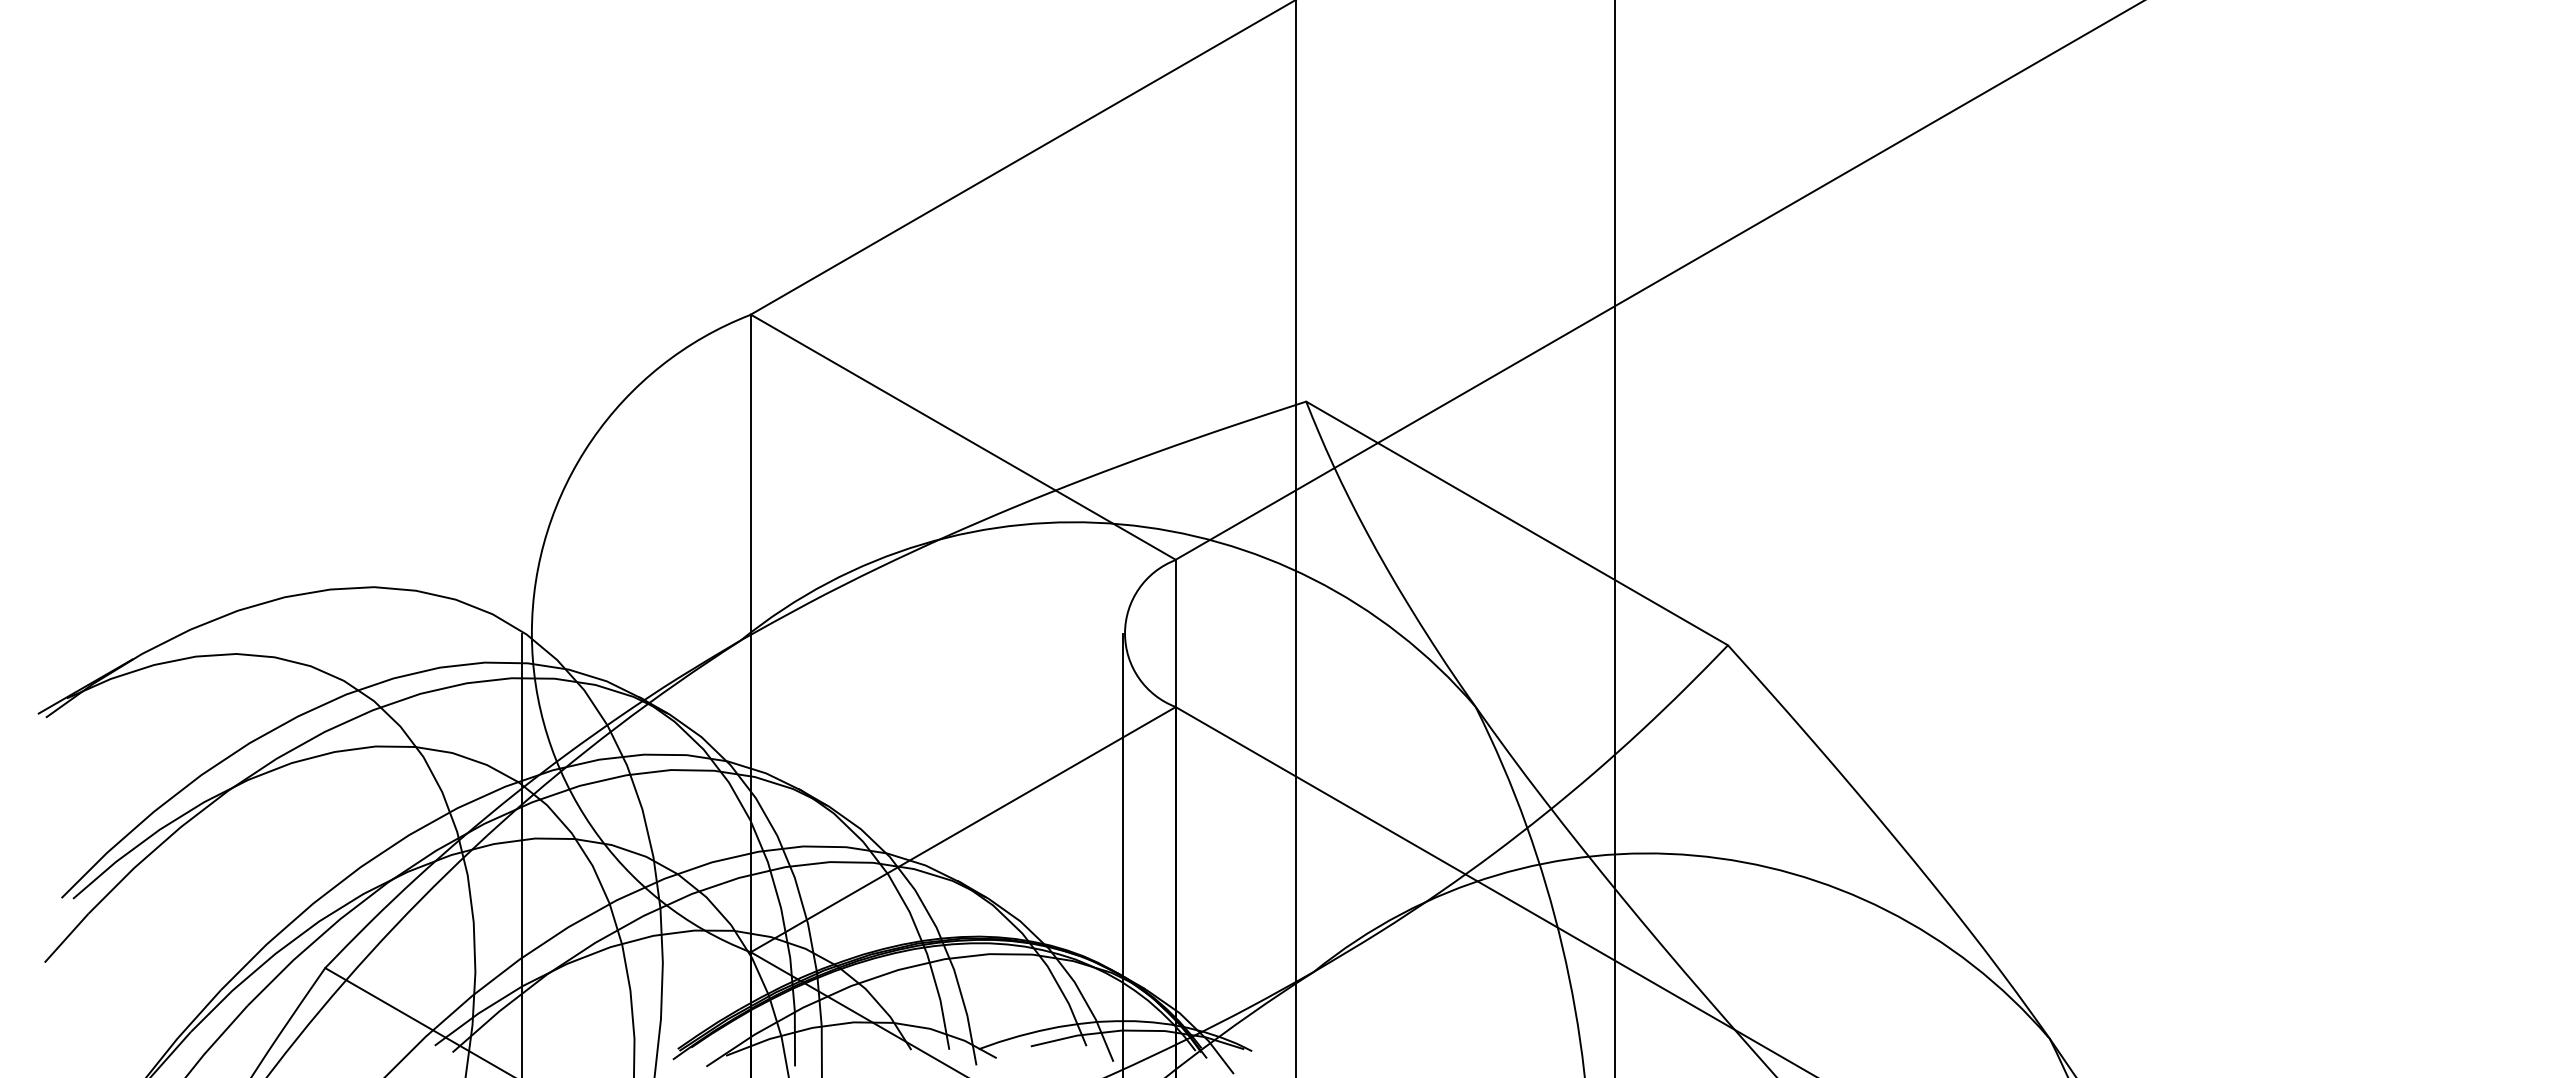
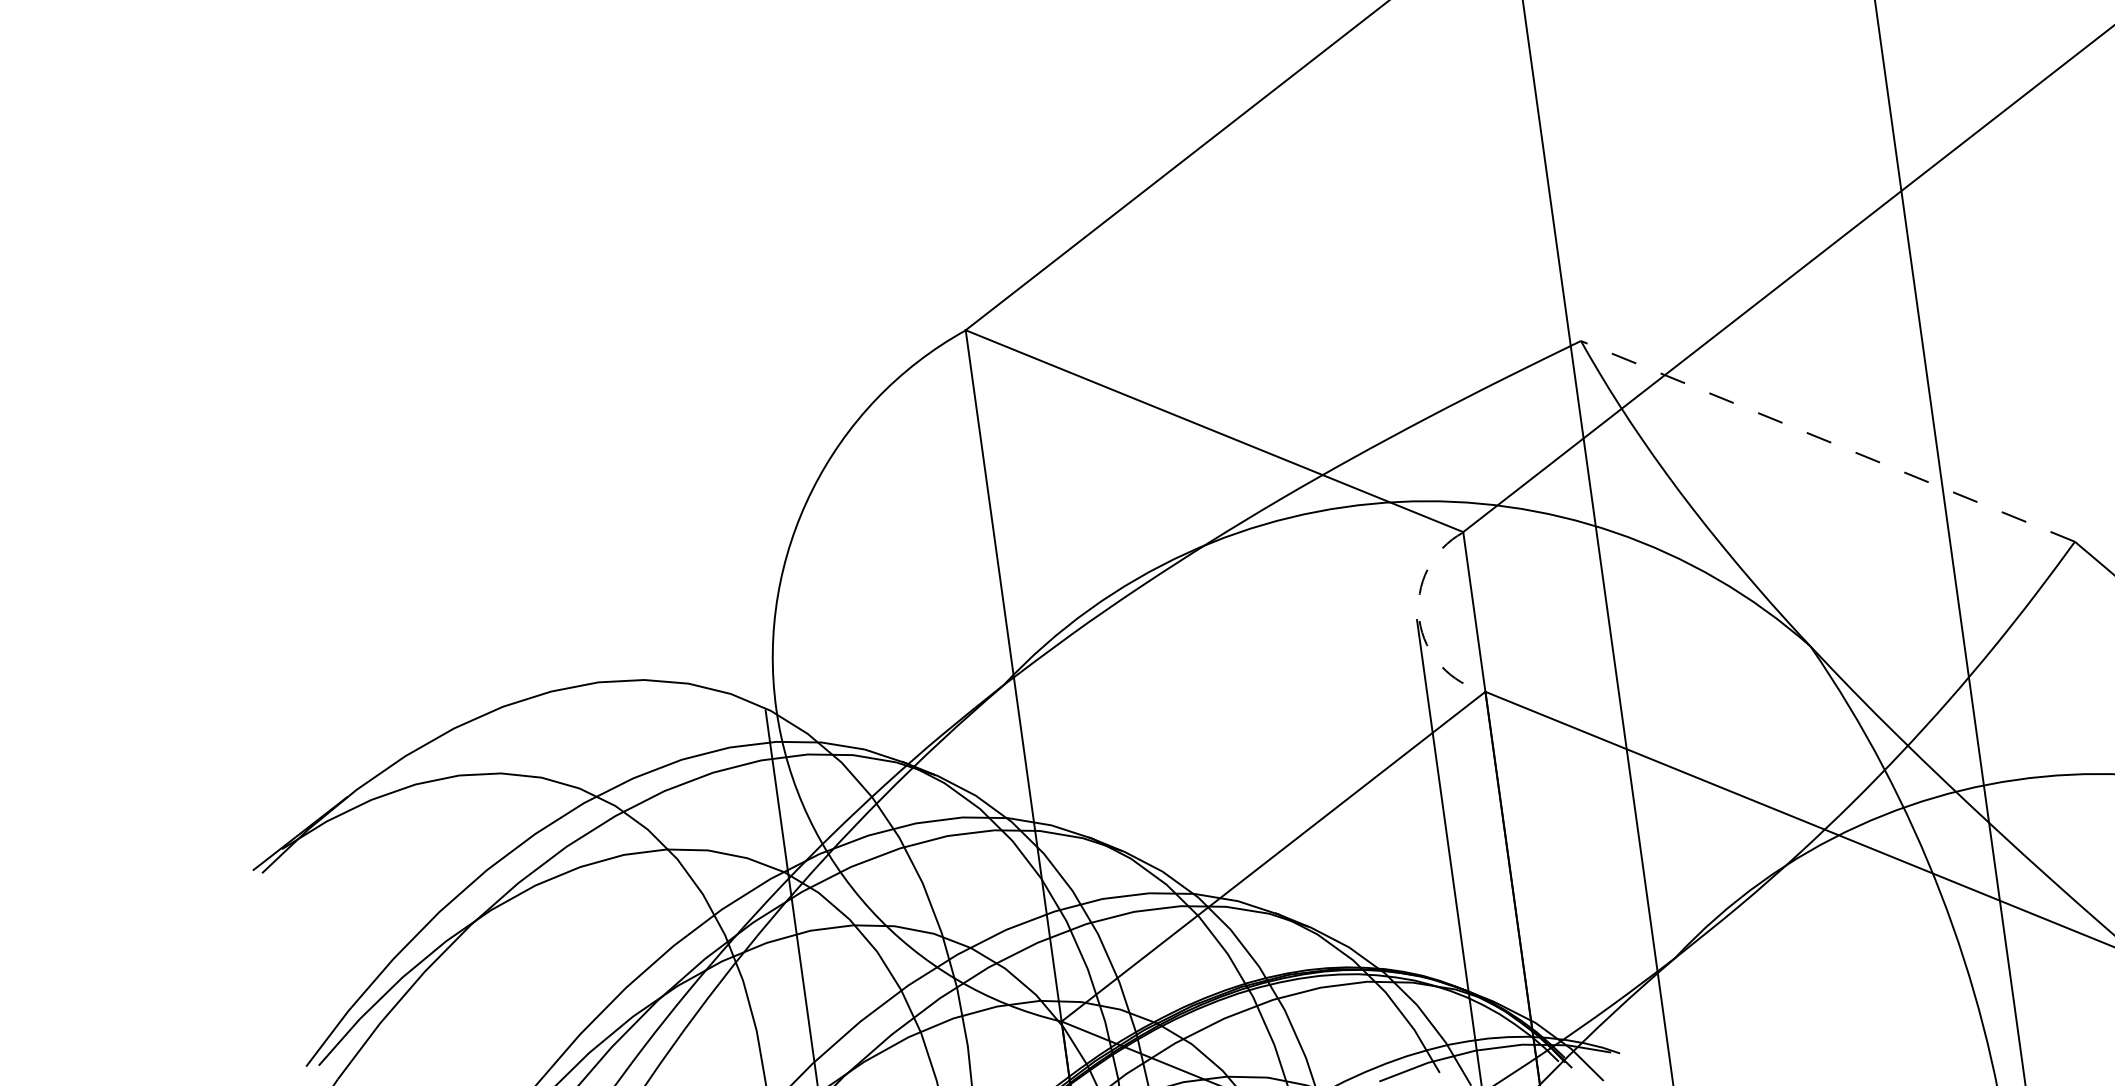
line: (1517, 523) -> (1828, 441), solid -> dashed
arc: (1125, 633) -> (1419, 619), solid -> dashed

